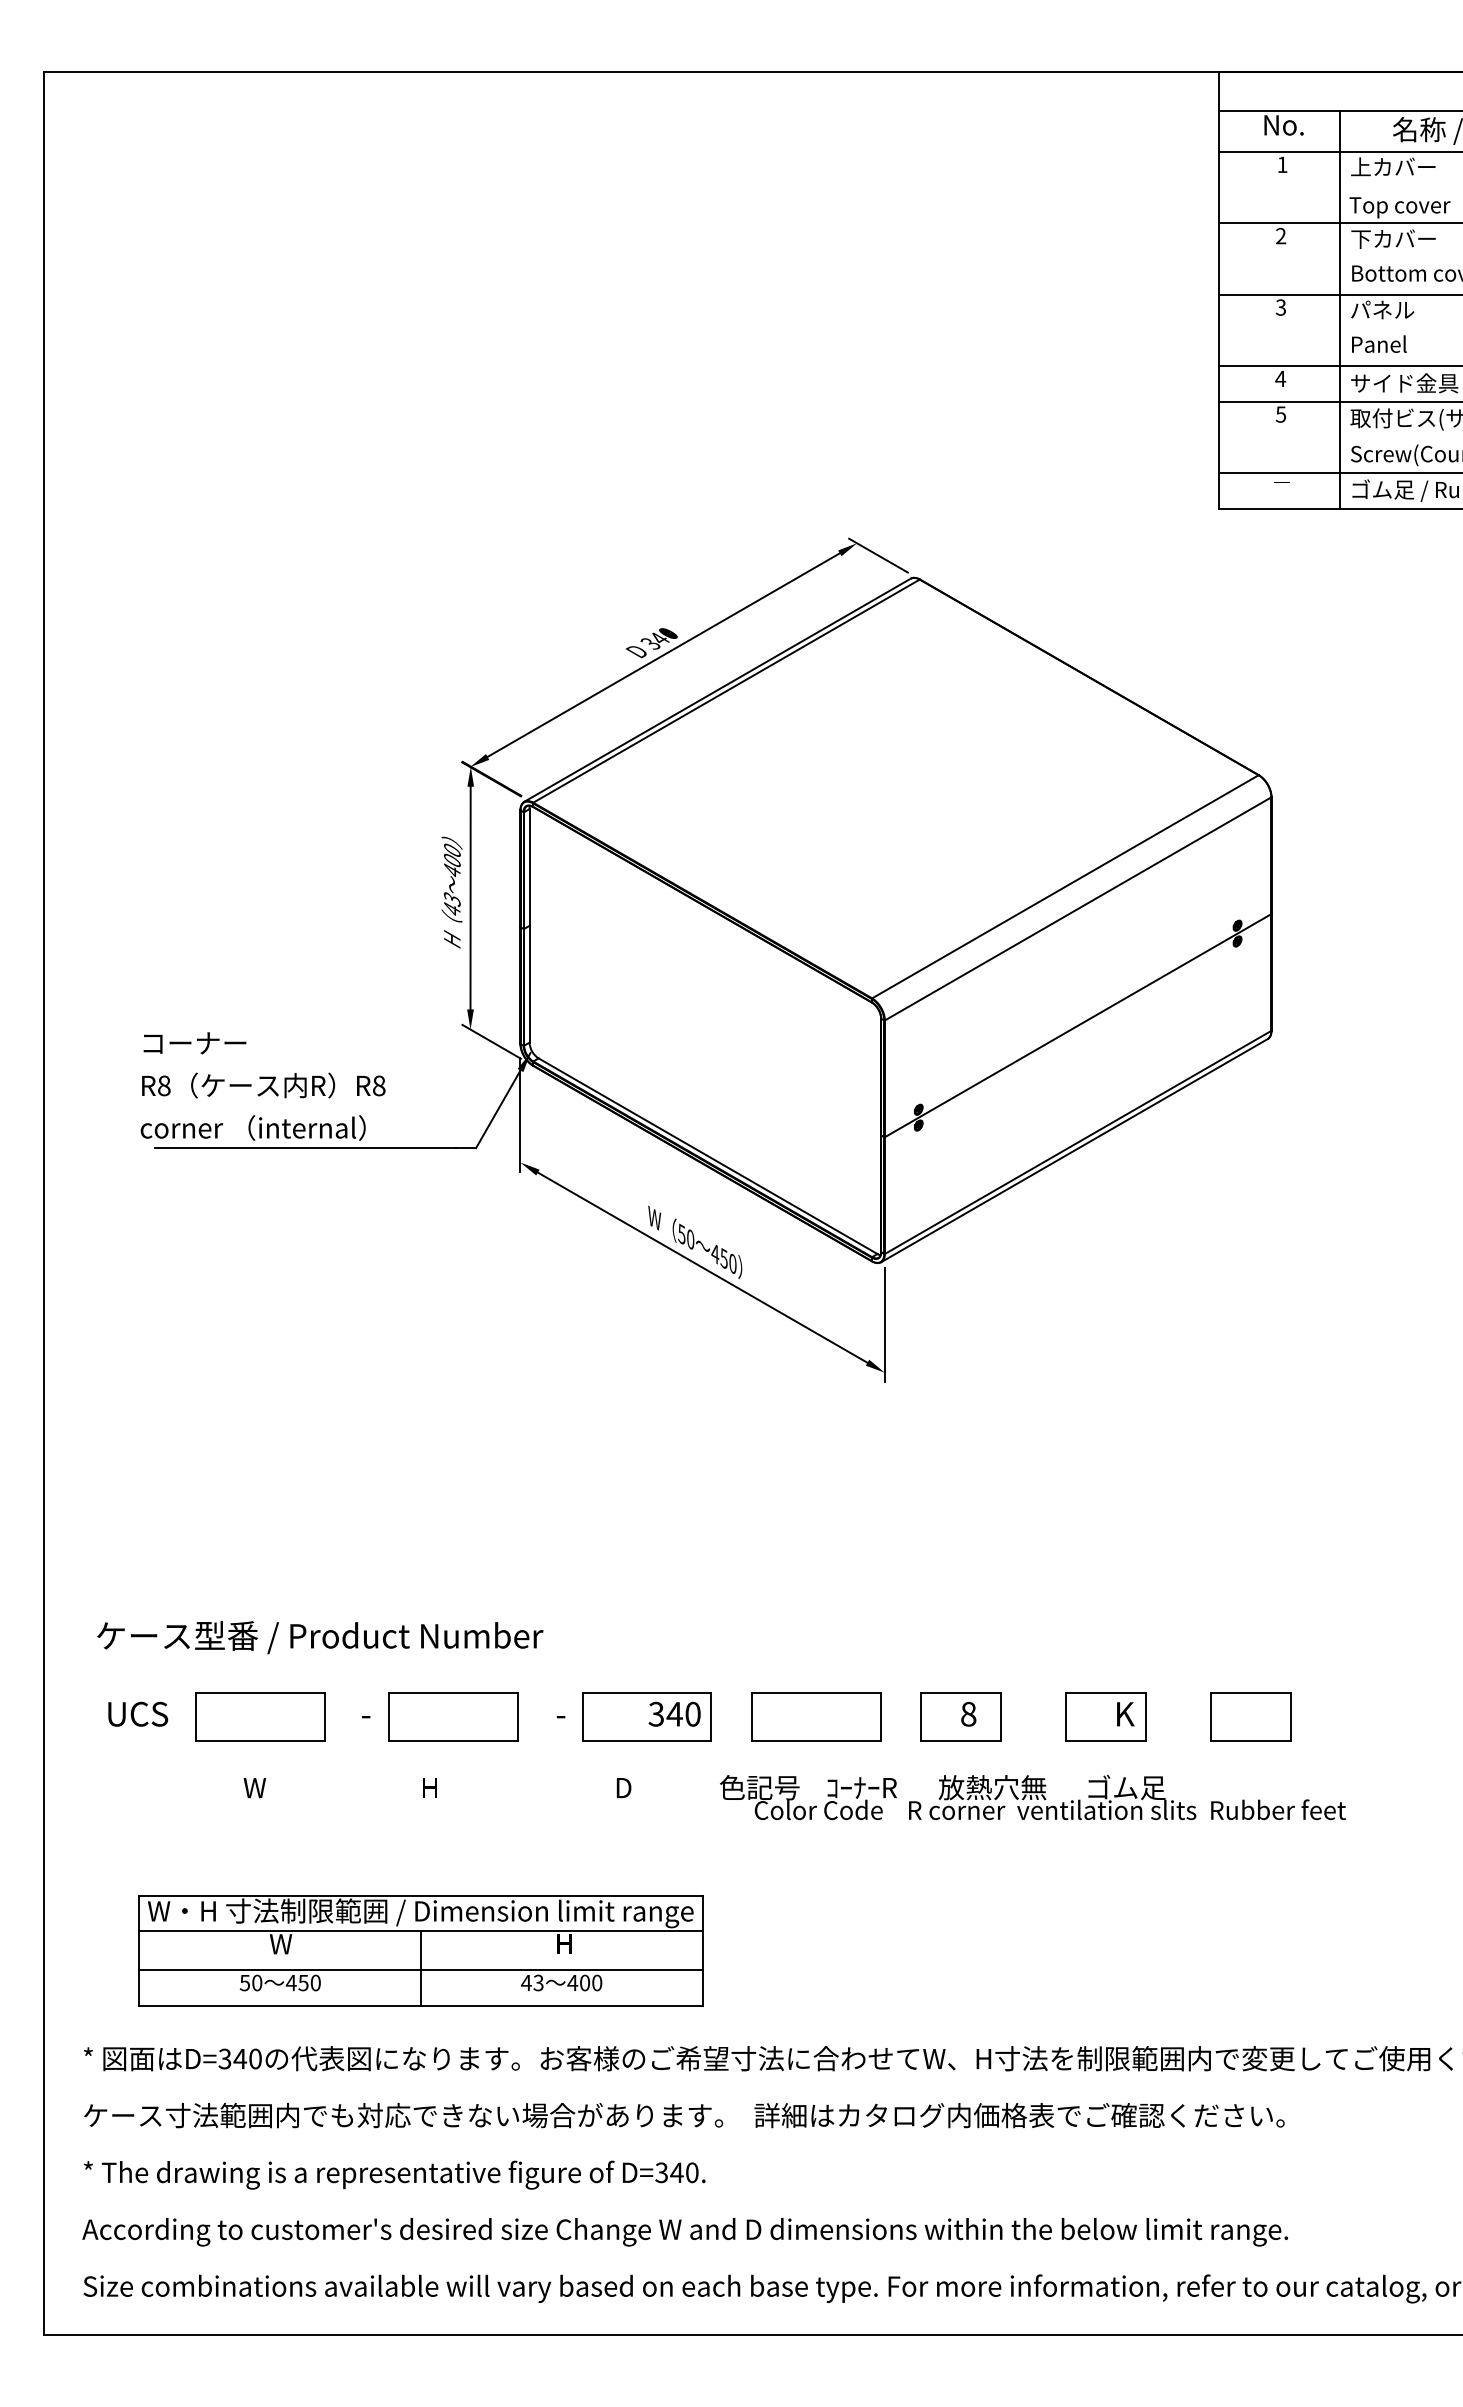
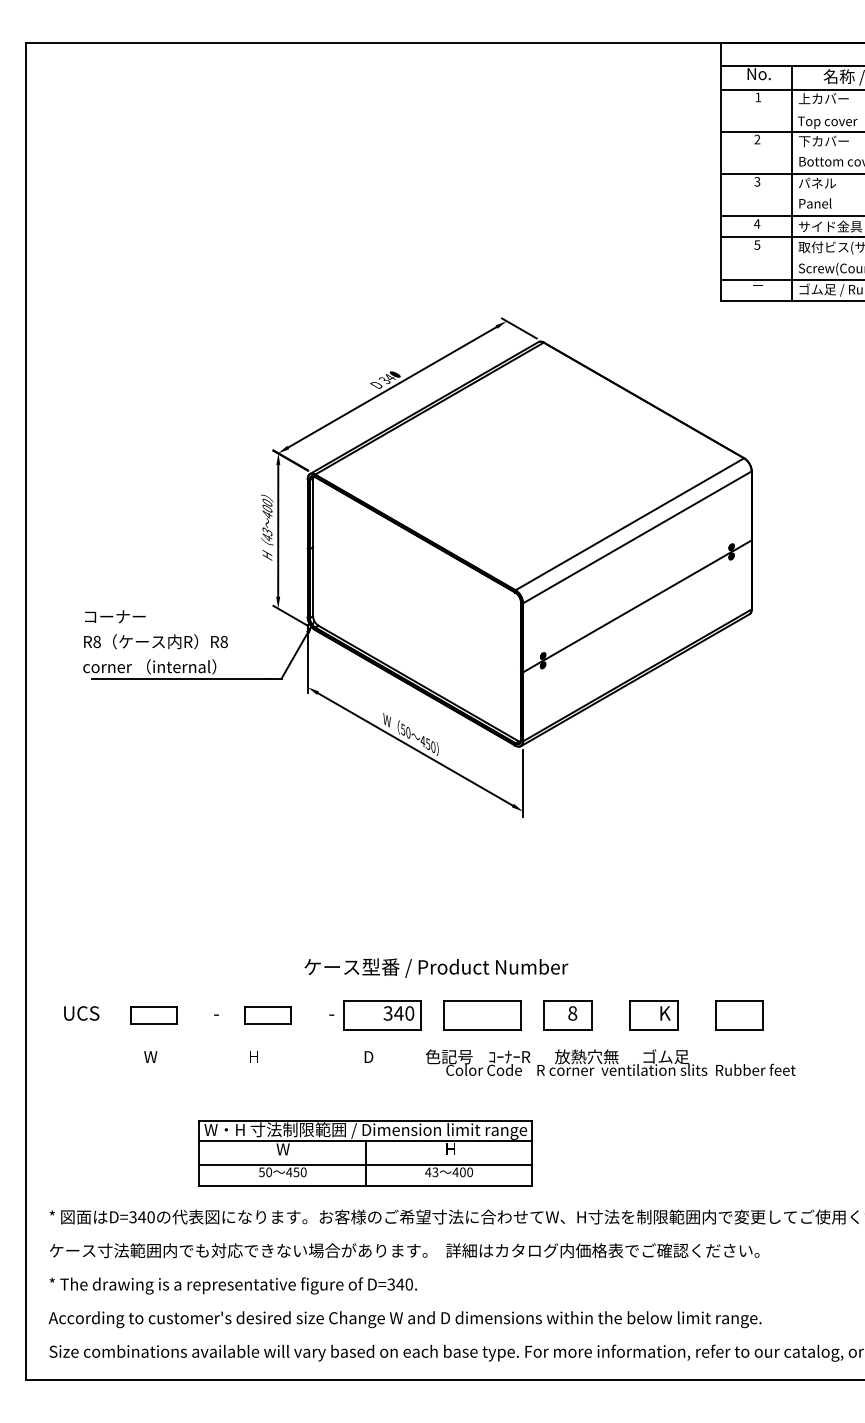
text: (320, 1636) -> (436, 967), moved
part: (259, 1717) -> (153, 1015), size x0.6
part: (452, 1717) -> (267, 1015), size x0.6
part: (420, 1951) -> (365, 1153), moved

